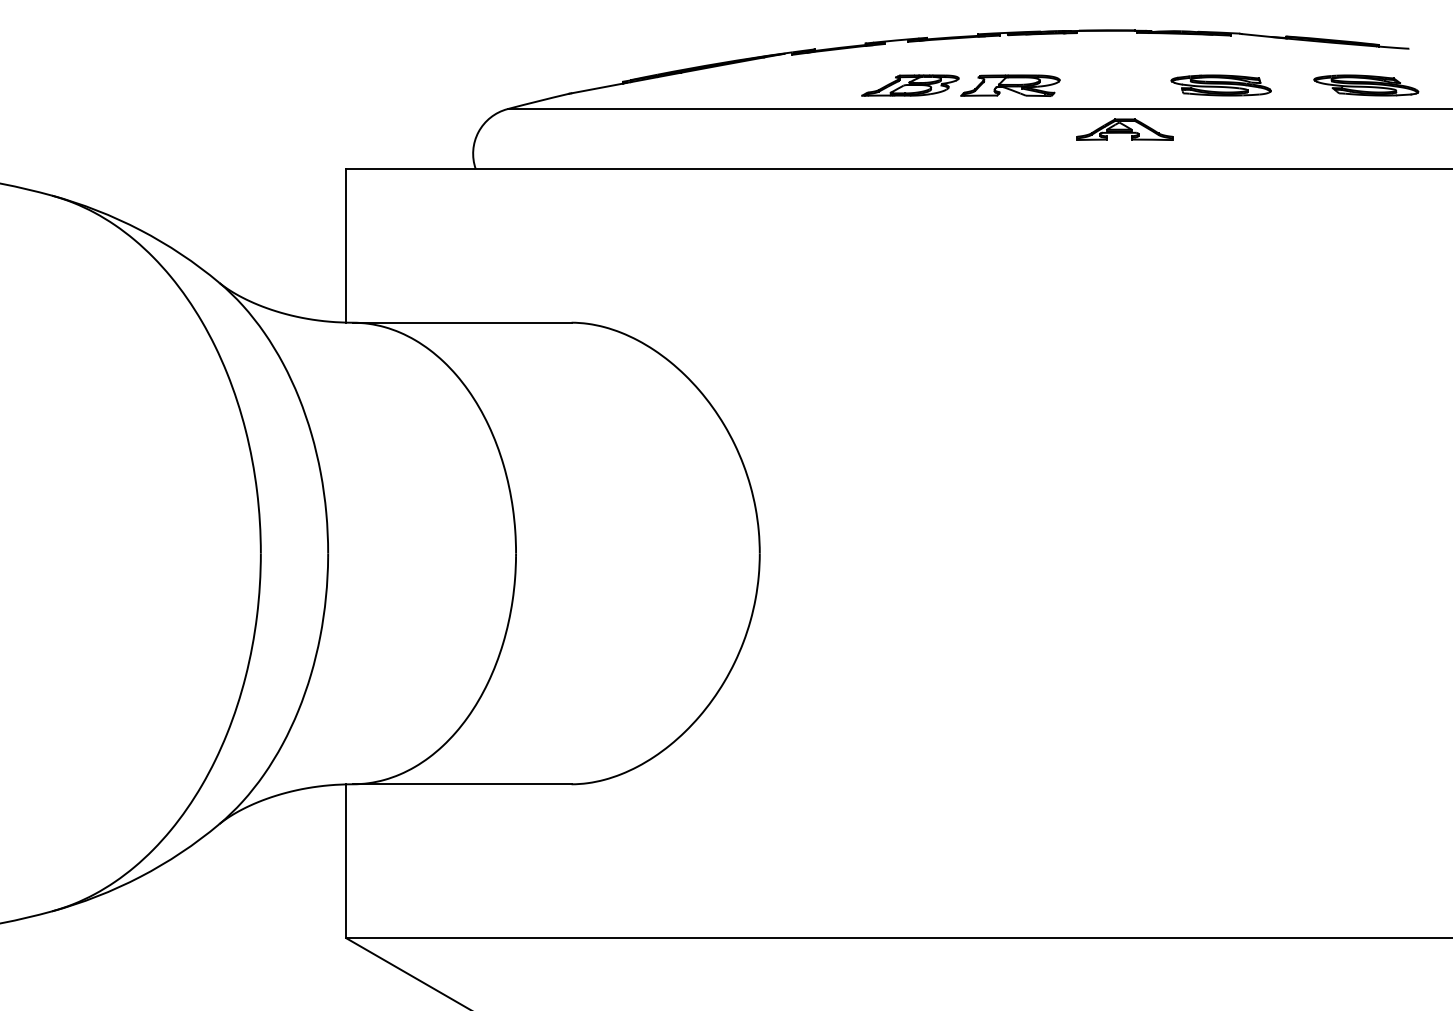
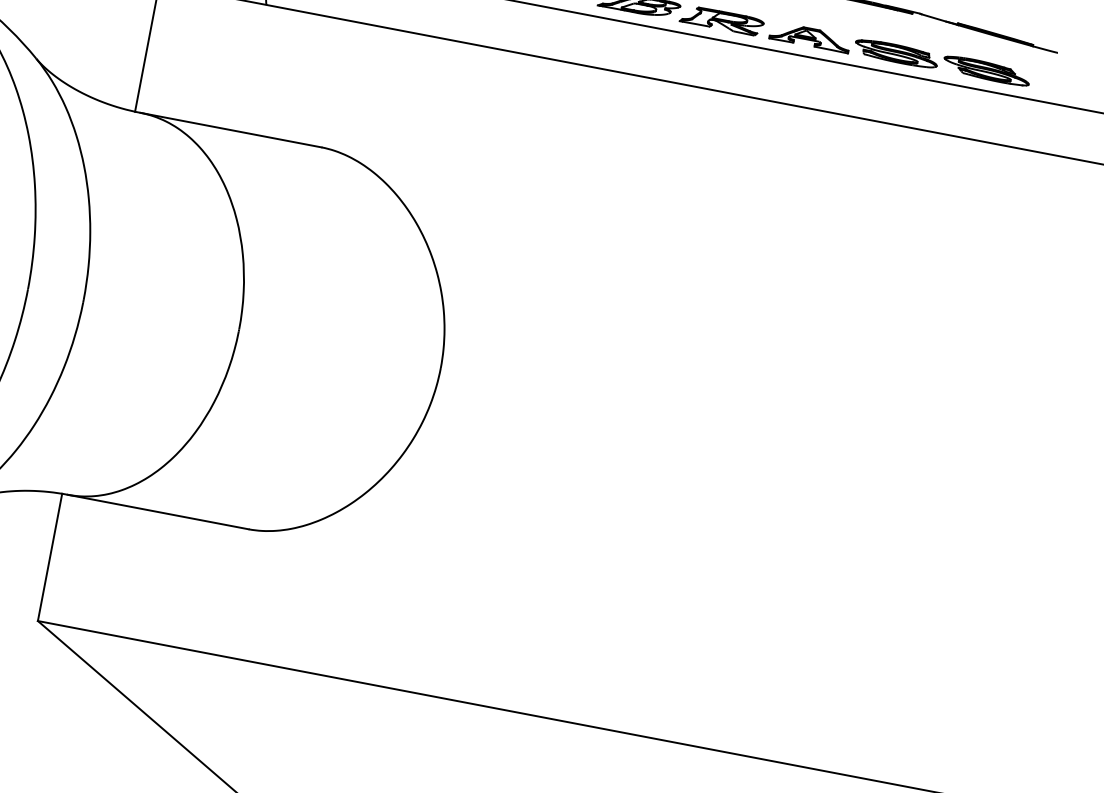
part: (1366, 85) -> (986, 70), moved
part: (1124, 129) -> (809, 37), moved

